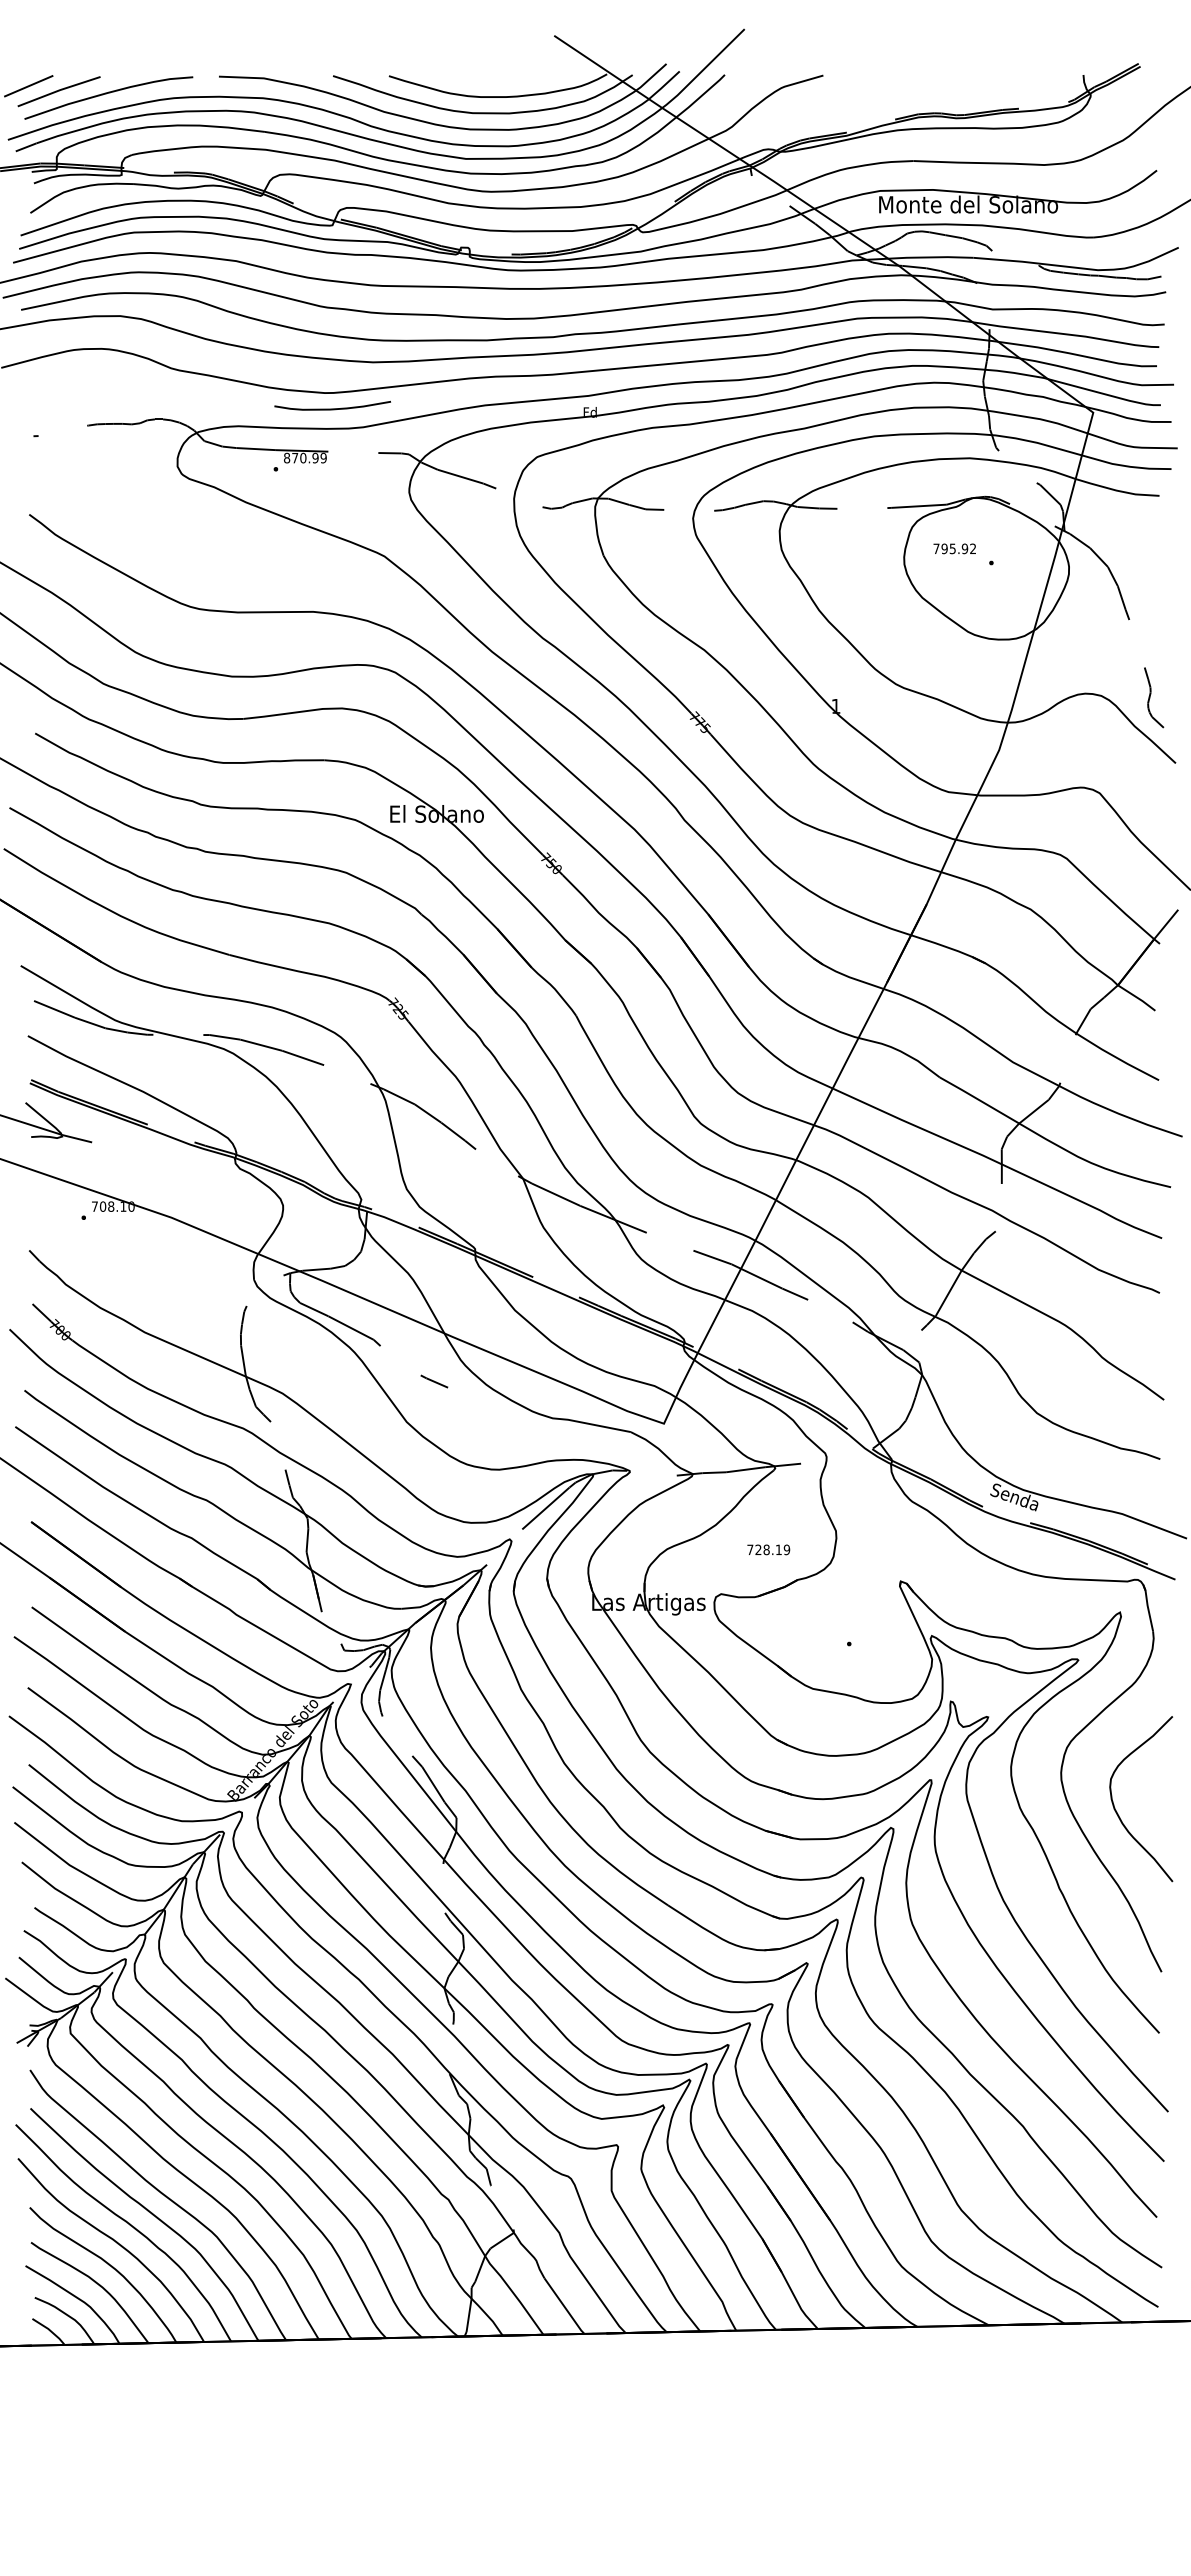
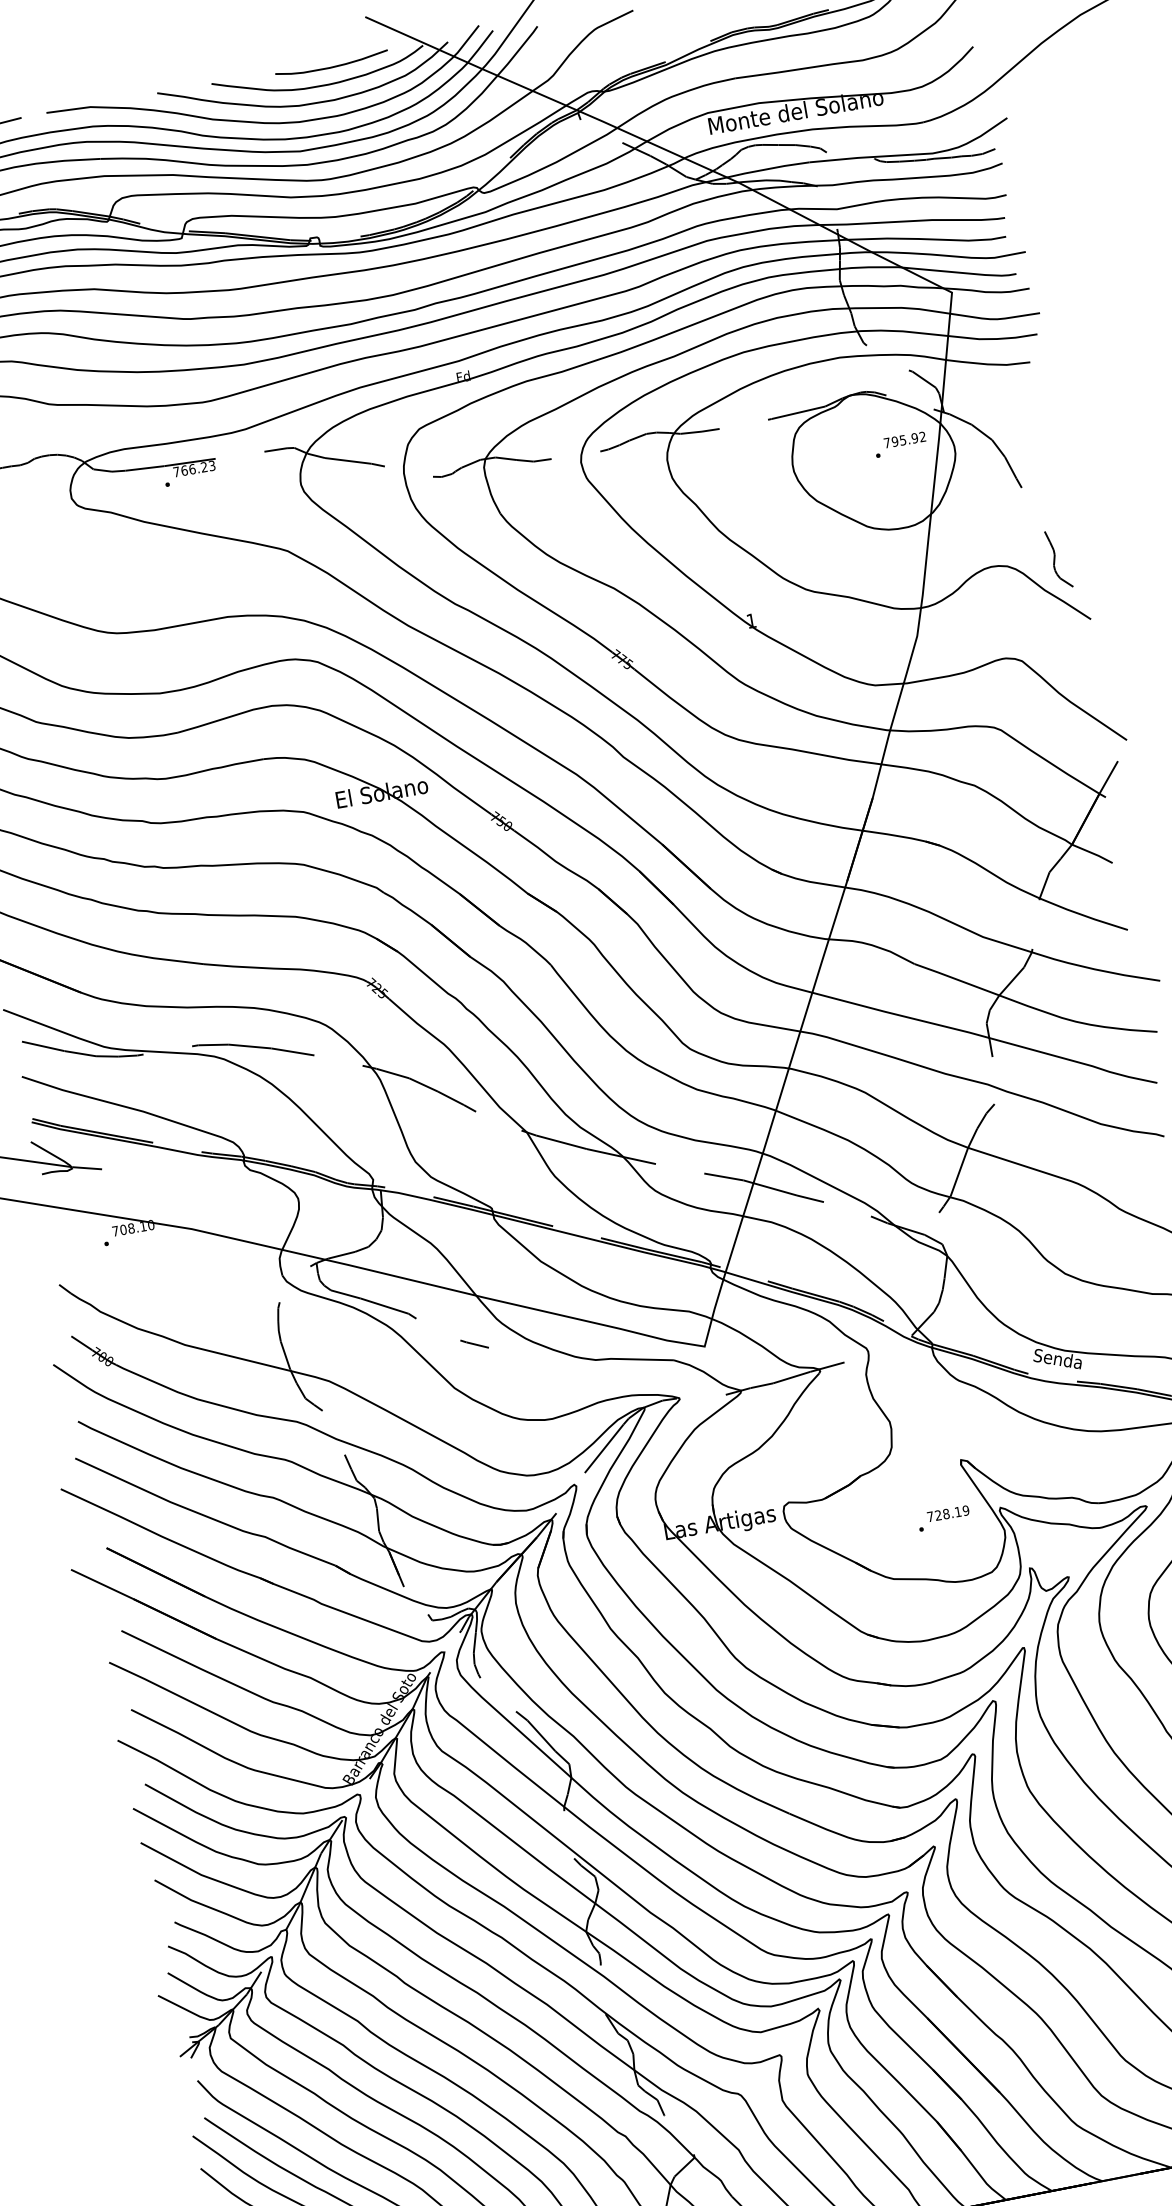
curve: (332, 408) -> (332, 66), moved
text: (305, 457) -> (194, 468), 870.99 -> 766.23
text: (954, 548) -> (904, 439), moved
text: (768, 1549) -> (948, 1513), moved

